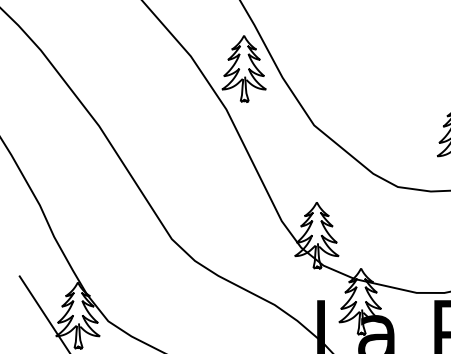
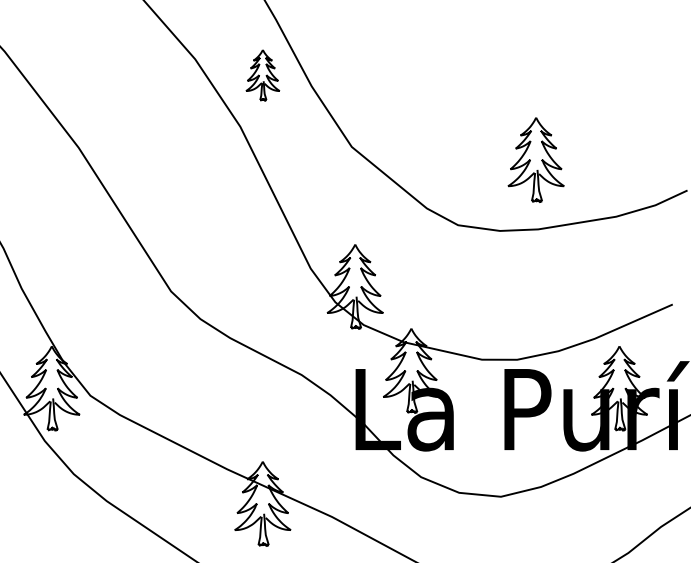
part: (243, 69) -> (262, 75), size x0.6

